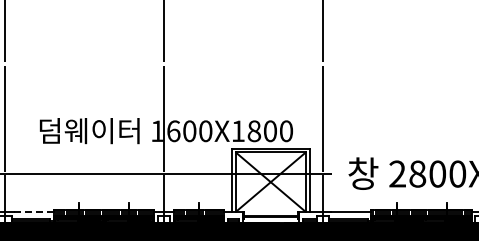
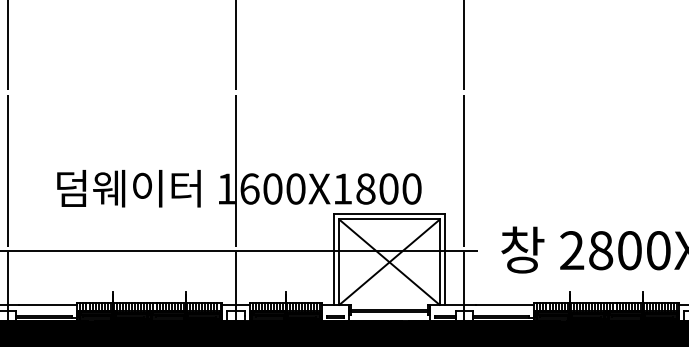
line: (33, 212) -> (48, 305), dashed -> solid

